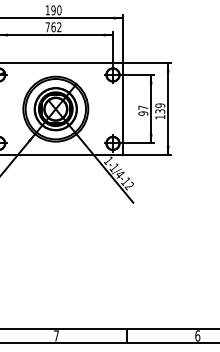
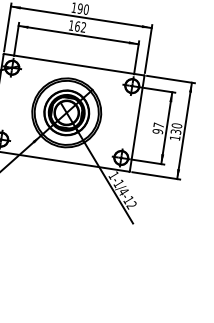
text: (47, 27) -> (71, 25), 762 -> 162
text: (160, 105) -> (177, 125), 139 -> 130

